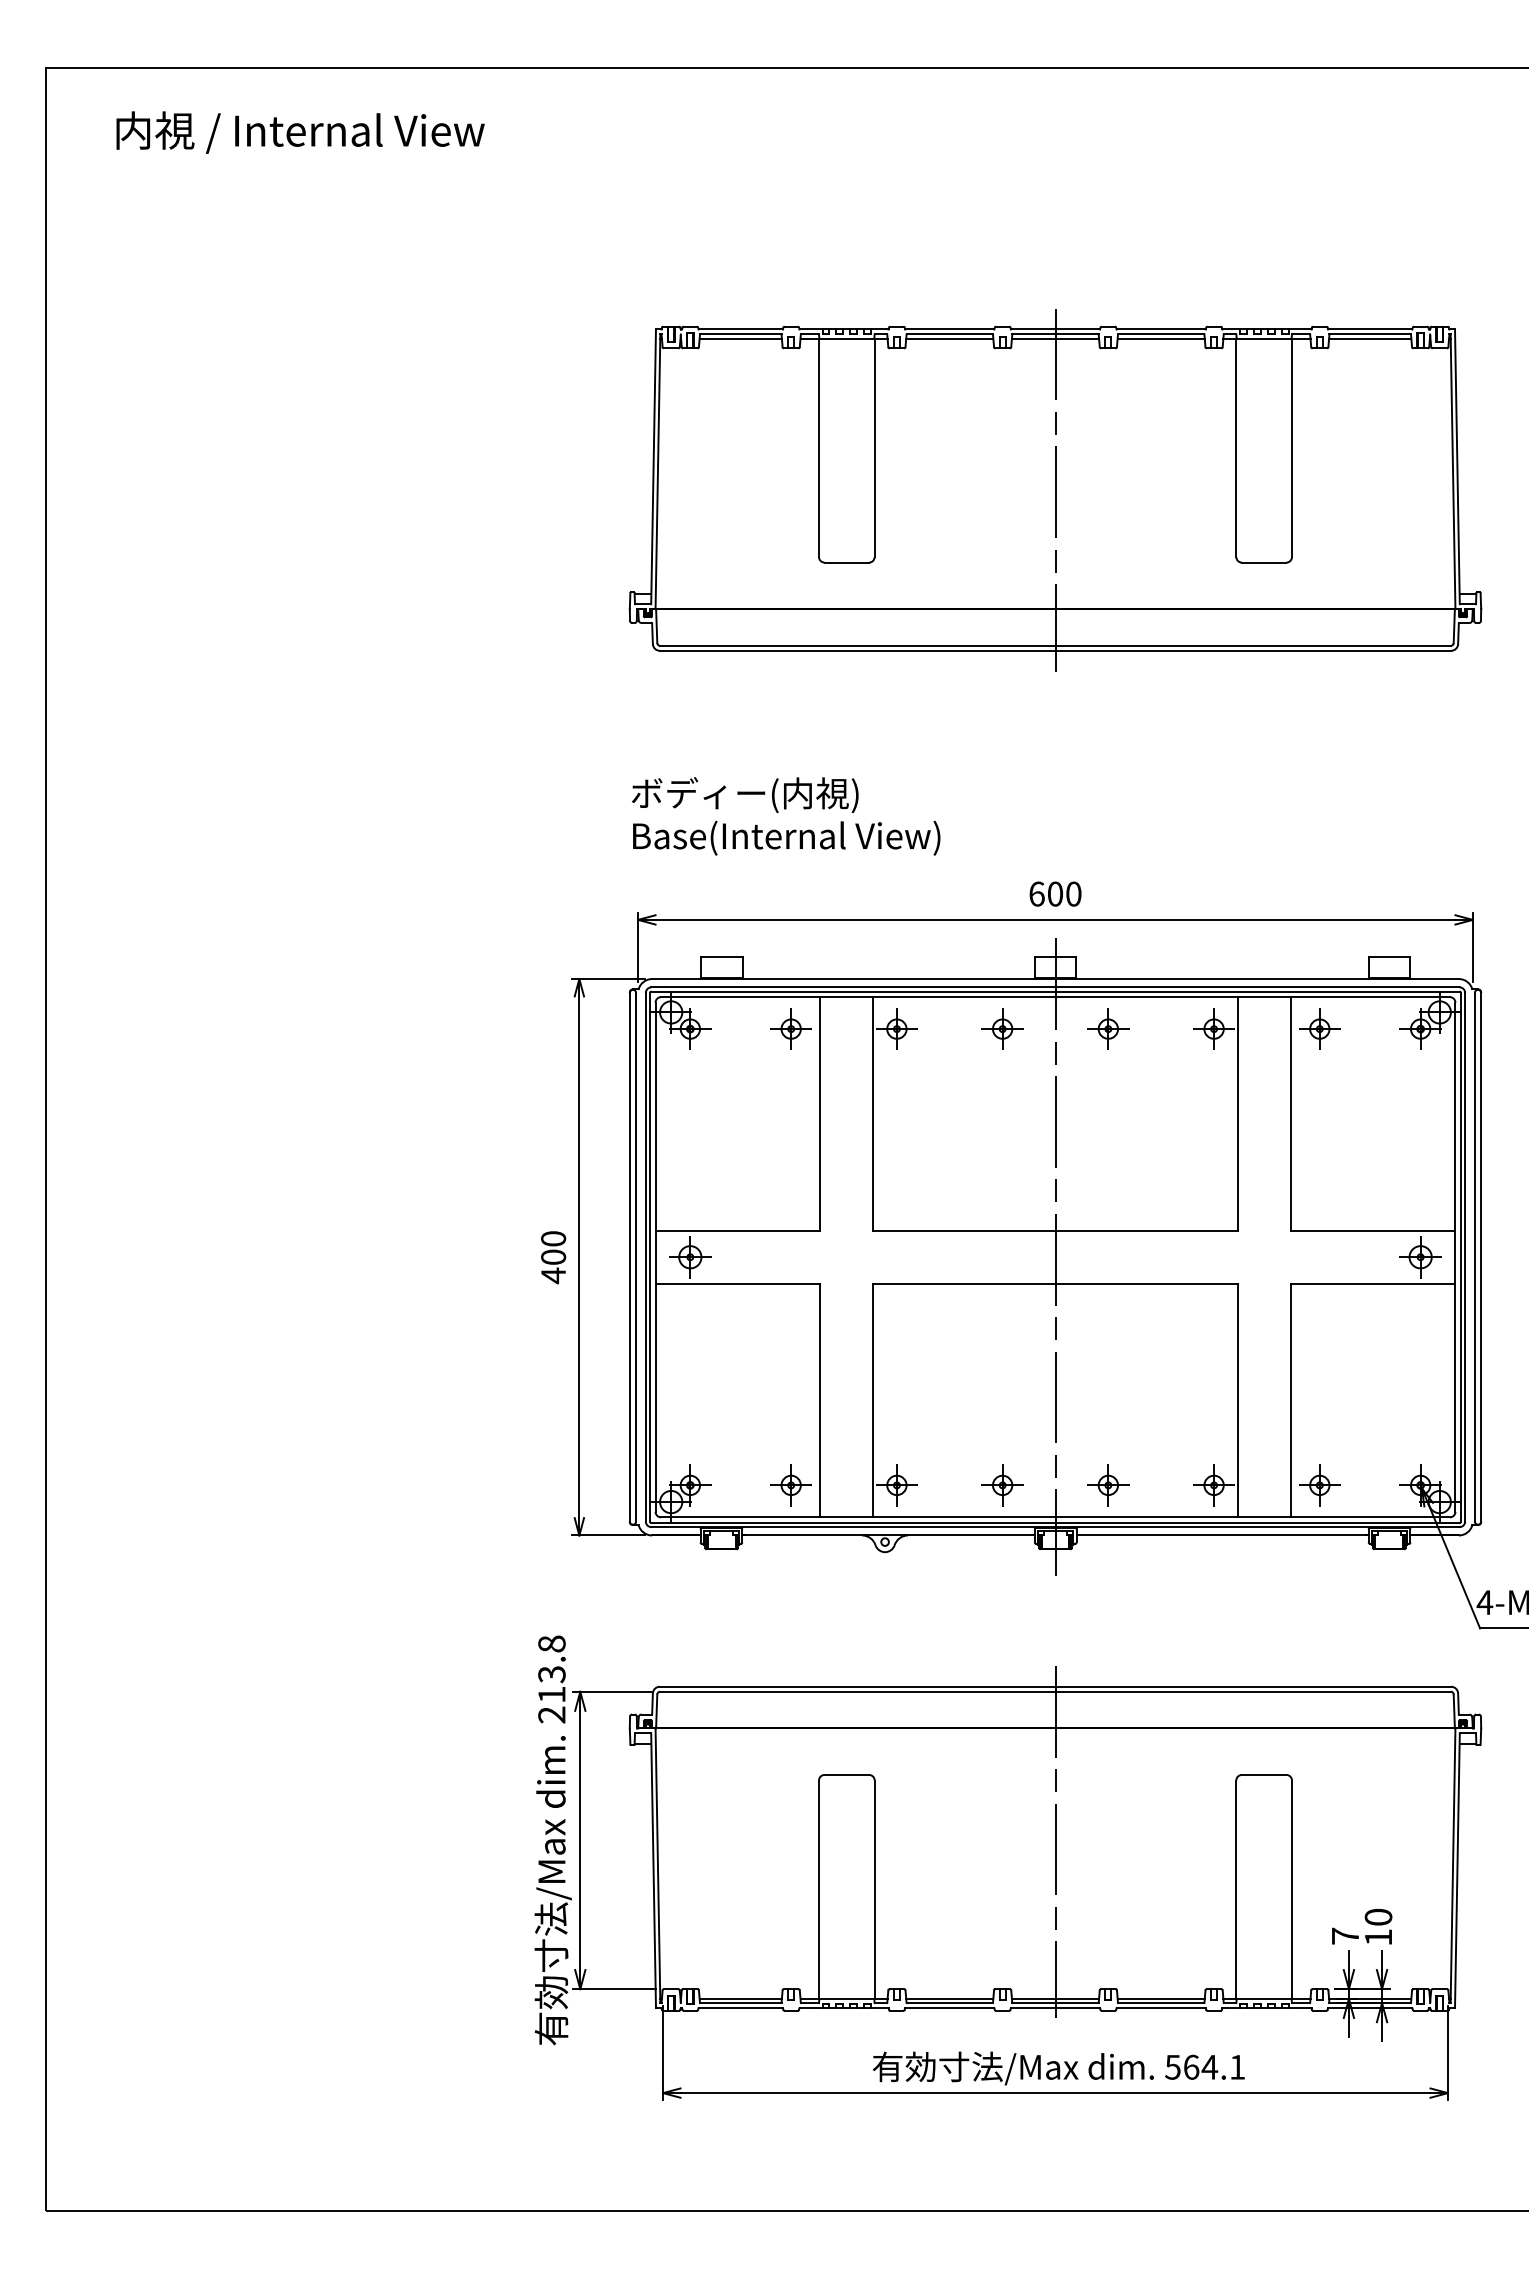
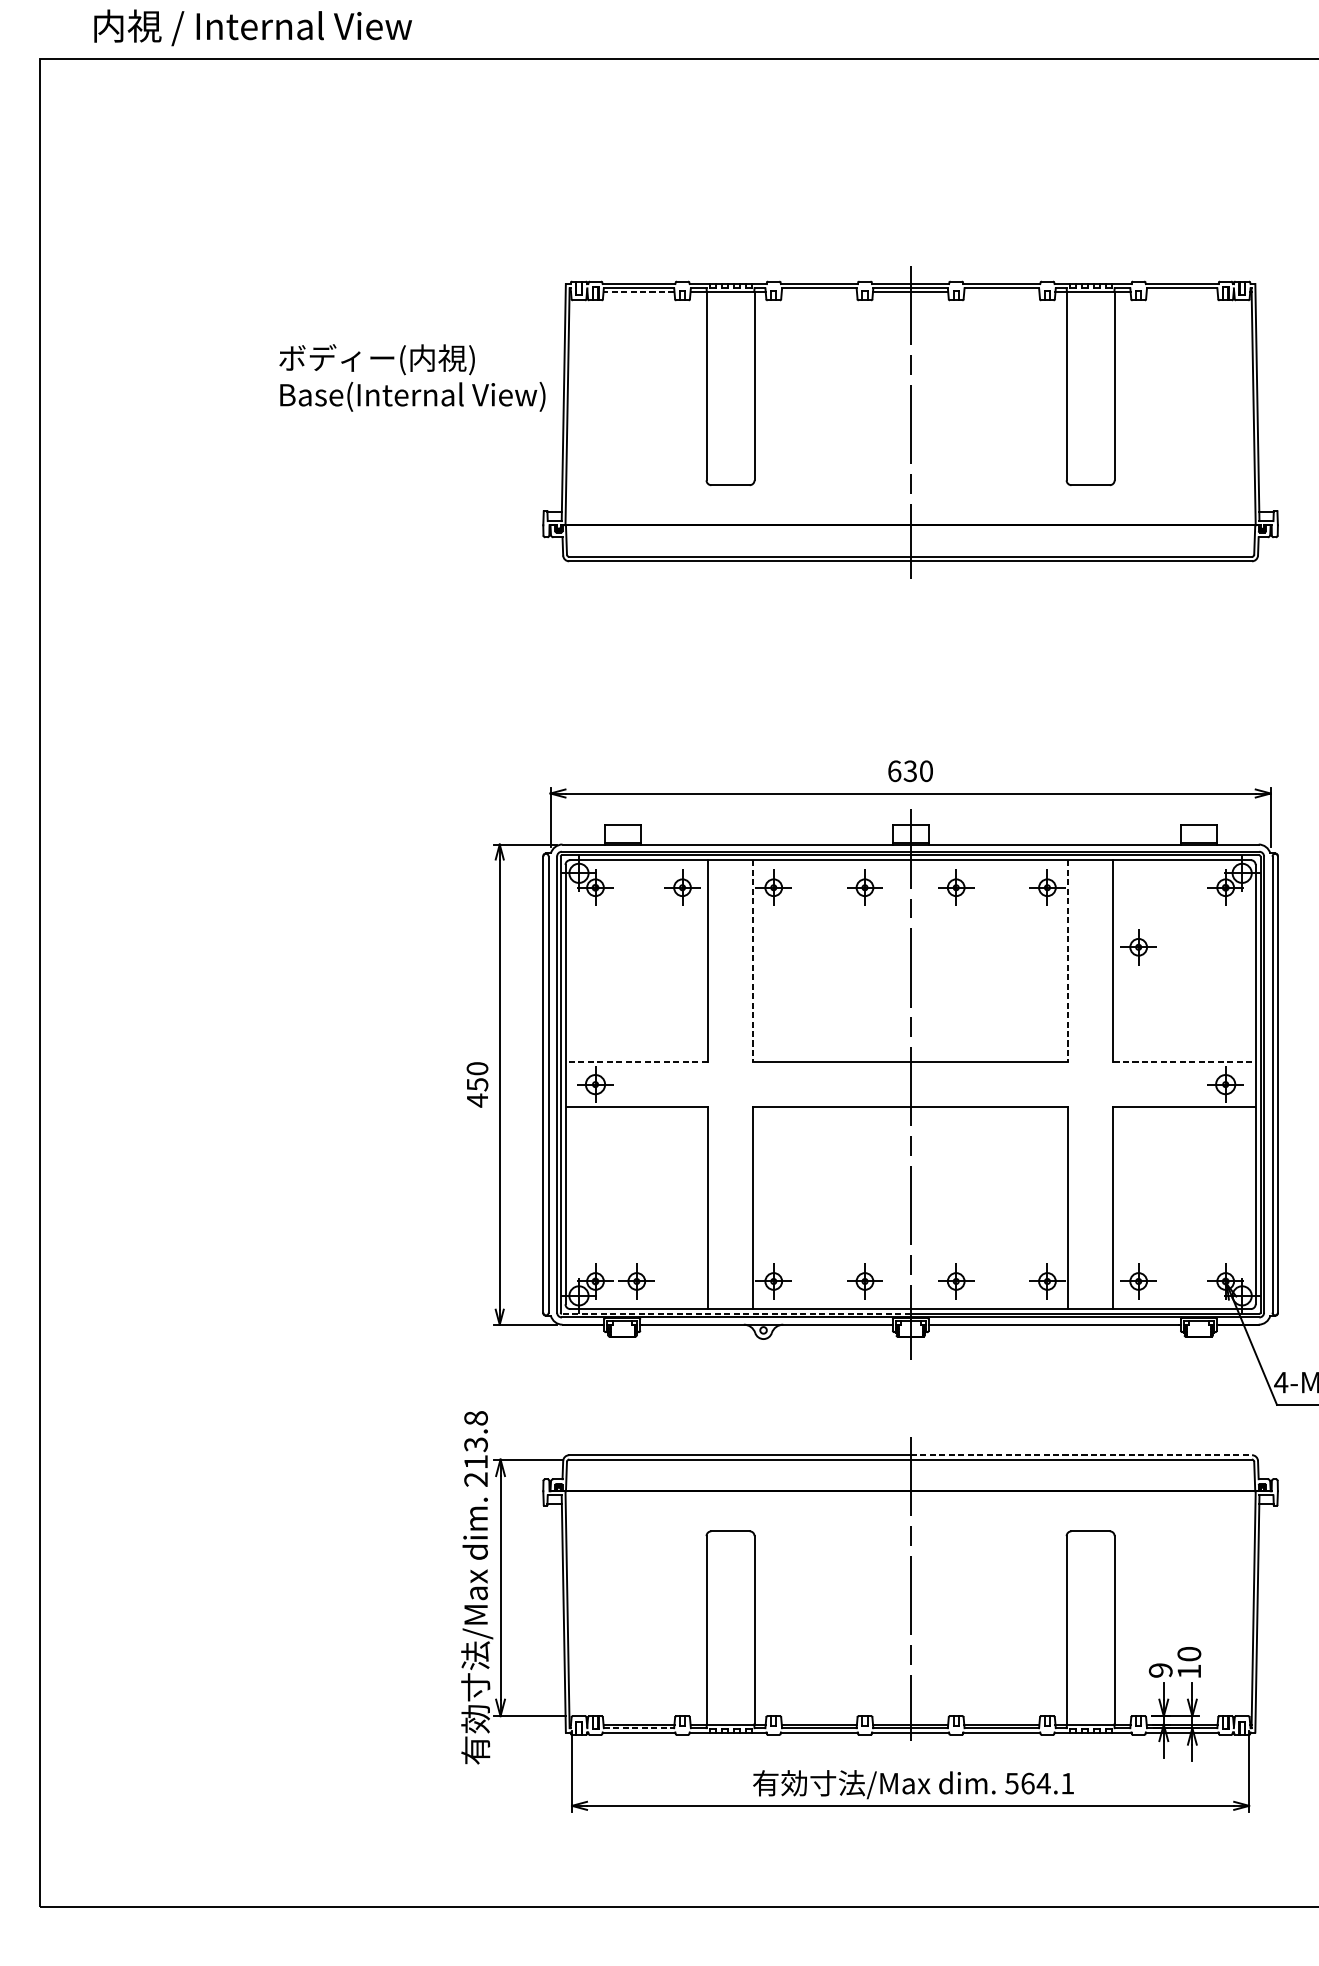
text: (300, 132) -> (253, 27), moved
line: (740, 338) -> (638, 291), solid -> dashed
line: (949, 338) -> (819, 291), removed
line: (1160, 338) -> (1001, 291), removed
line: (1370, 338) -> (1182, 291), removed
text: (786, 816) -> (412, 378), moved
text: (1054, 893) -> (909, 770), 600 -> 630
part: (1319, 1028) -> (1138, 946), moved
line: (873, 1113) -> (753, 960), solid -> dashed
line: (1237, 1113) -> (1067, 960), solid -> dashed
line: (738, 1230) -> (637, 1061), solid -> dashed
line: (1372, 1230) -> (1184, 1061), solid -> dashed
text: (553, 1257) -> (477, 1084), 400 -> 450
part: (790, 1485) -> (636, 1281), moved
line: (852, 1522) -> (735, 1313), solid -> dashed
line: (1253, 1686) -> (1081, 1455), solid -> dashed
text: (1345, 1935) -> (1160, 1669), 7 -> 9
line: (740, 2003) -> (638, 1728), solid -> dashed

